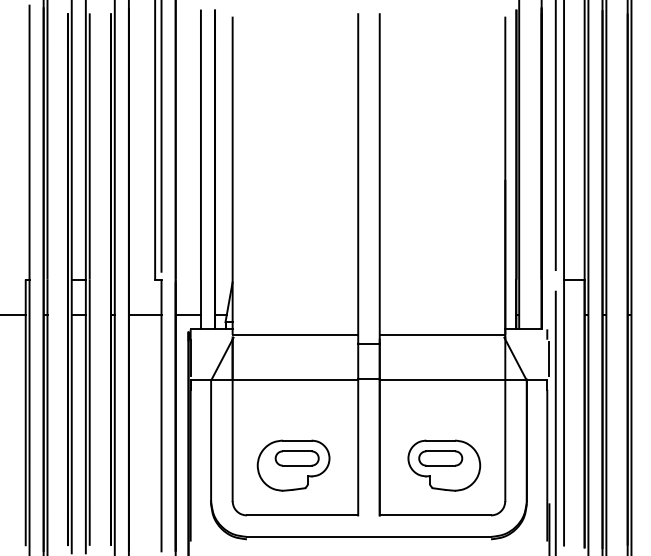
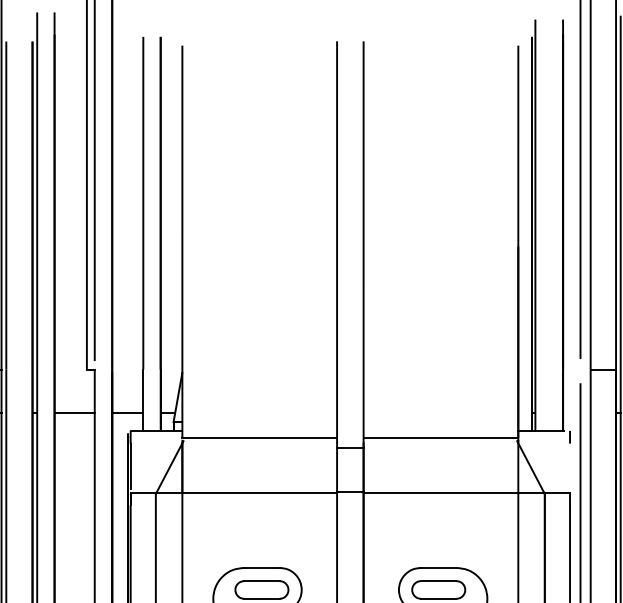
line: (549, 358) -> (572, 466), removed

